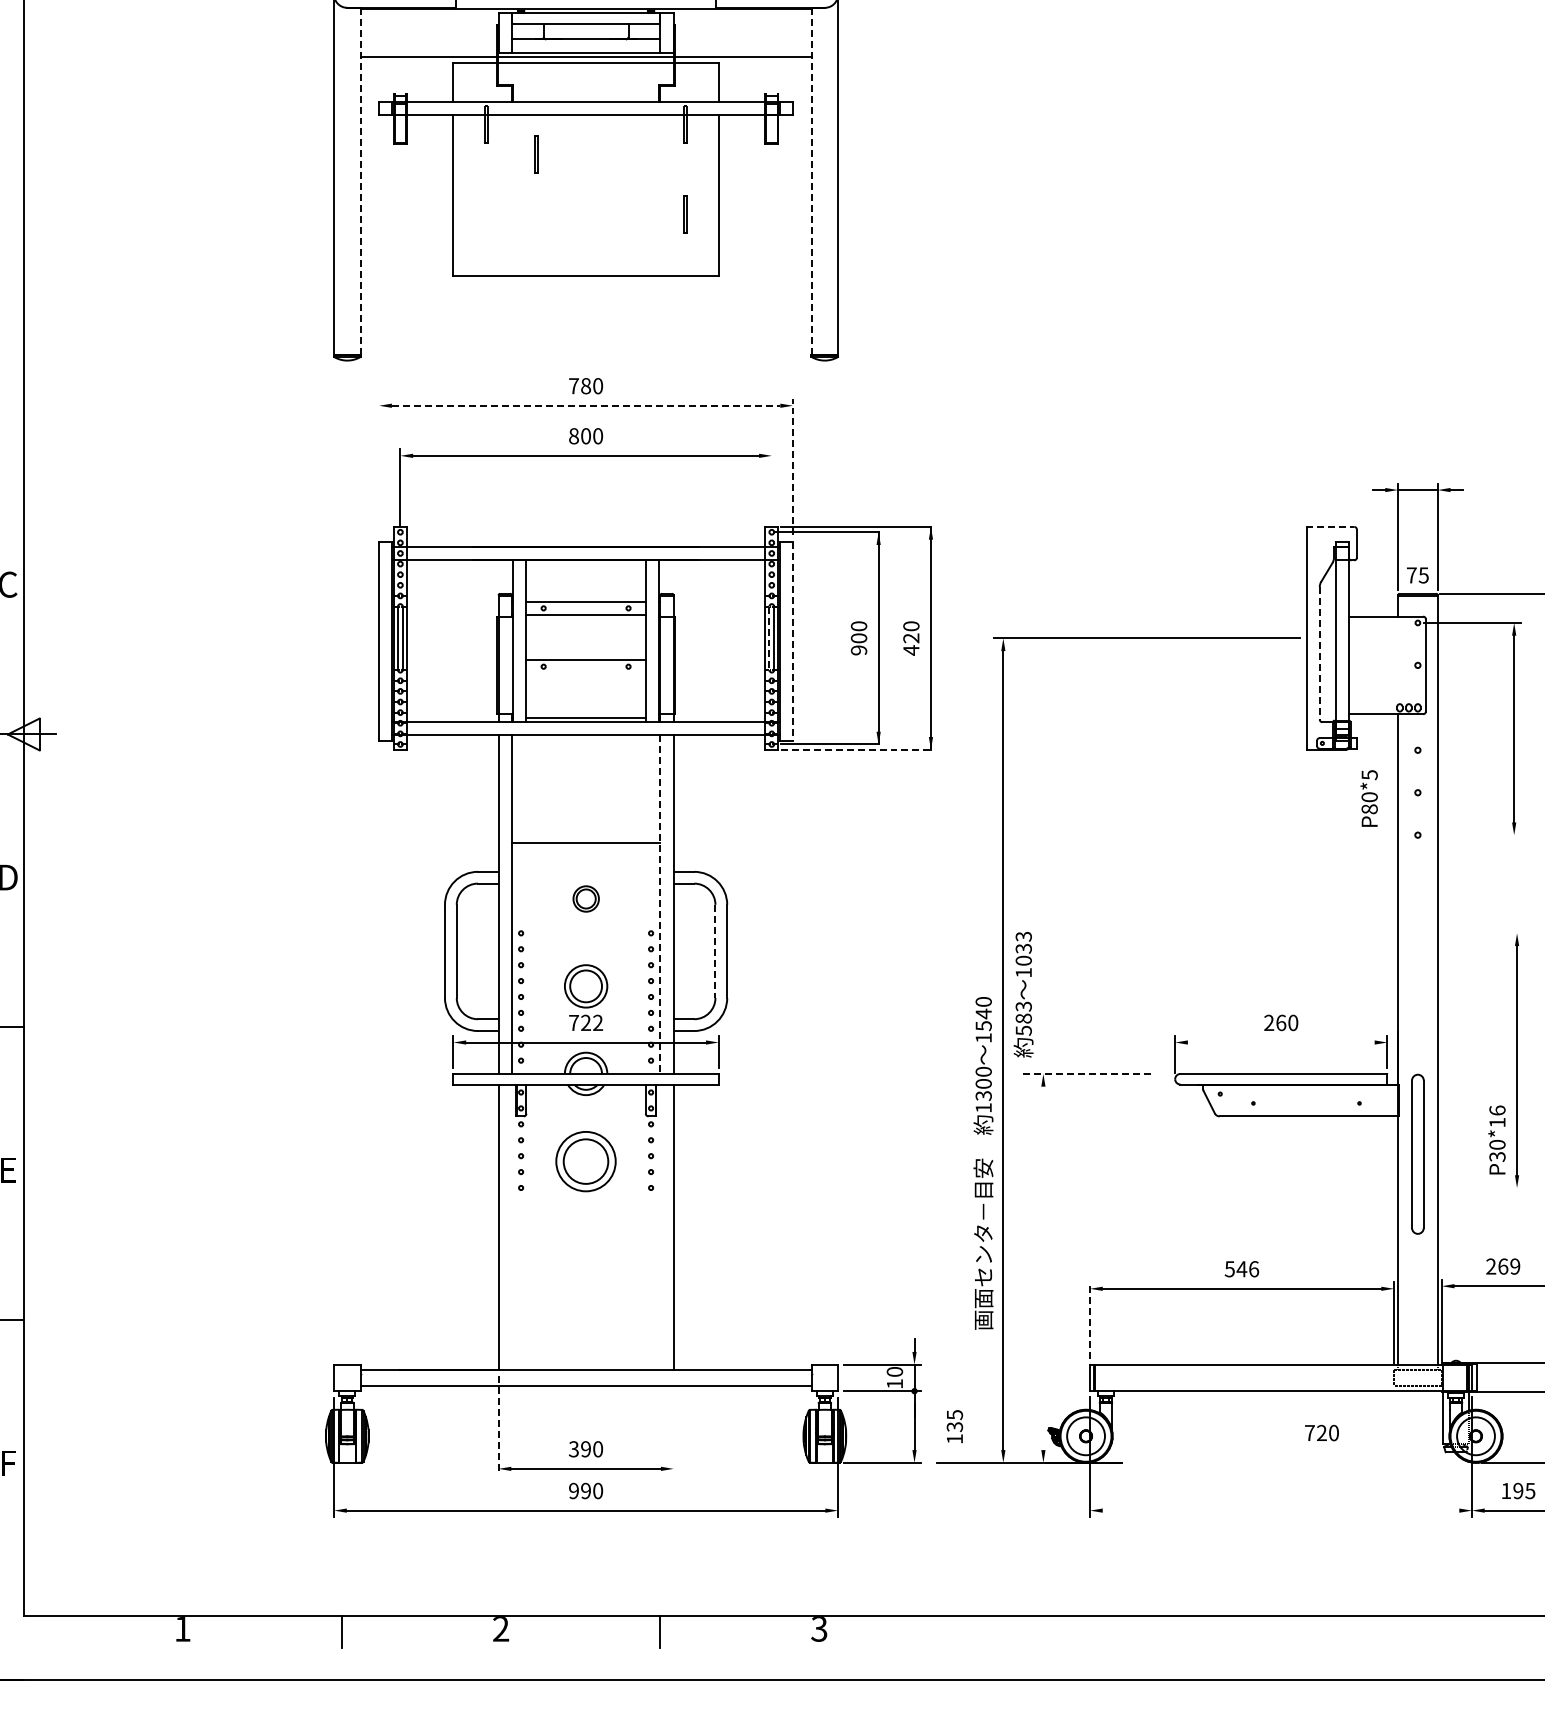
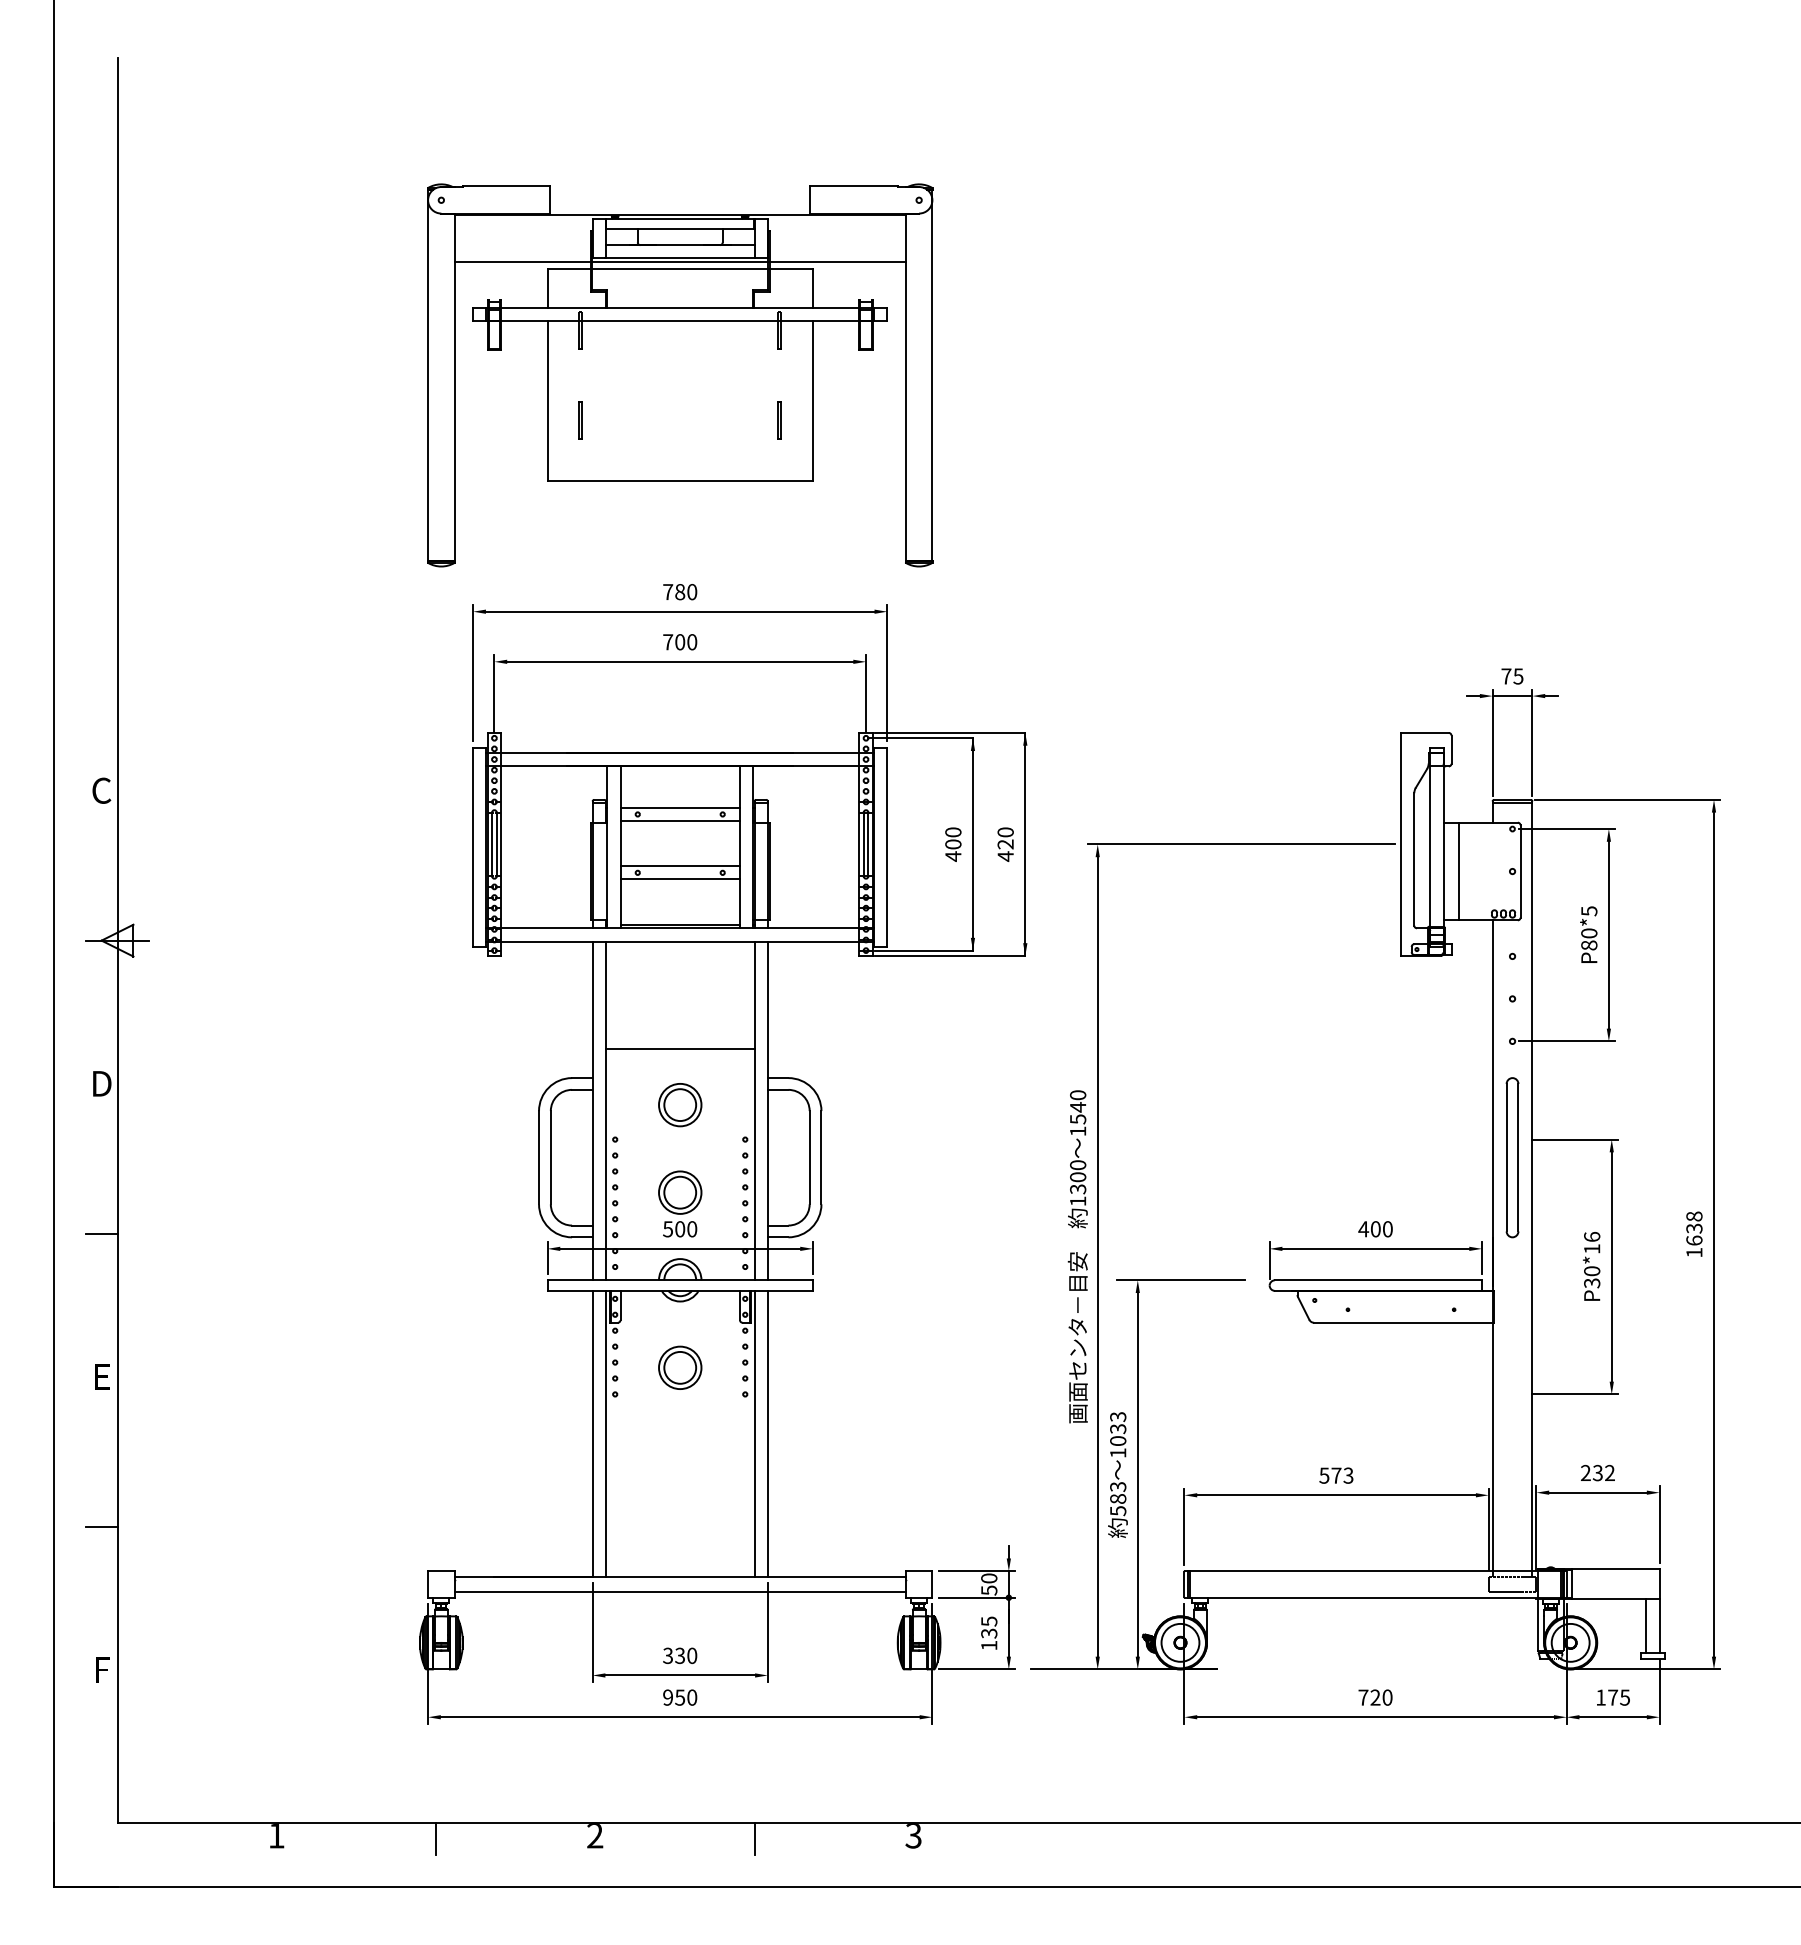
line: (535, 154) -> (579, 420), moved
line: (360, 181) -> (454, 387), dashed -> solid
line: (811, 181) -> (905, 387), dashed -> solid
line: (586, 405) -> (680, 611), dashed -> solid
text: (574, 436) -> (668, 642), 800 -> 700
line: (793, 466) -> (887, 672), dashed -> solid
line: (379, 467) -> (473, 673), added
line: (772, 487) -> (866, 693), added
line: (1329, 526) -> (1424, 732), dashed -> solid
text: (1417, 575) -> (1512, 676), moved
line: (769, 638) -> (863, 844), dashed -> solid
line: (793, 641) -> (887, 847), dashed -> solid
text: (859, 650) -> (953, 856), 900 -> 400
line: (1319, 653) -> (1414, 859), dashed -> solid
line: (1364, 665) -> (1459, 871), added
line: (585, 673) -> (679, 879), added
line: (856, 749) -> (950, 955), dashed -> solid
text: (1368, 798) -> (1588, 934), moved
line: (1471, 835) -> (1566, 1041), added
part: (586, 899) -> (680, 1105), size x1.67
line: (660, 905) -> (754, 1111), dashed -> solid
line: (1480, 933) -> (1575, 1139), added
line: (715, 951) -> (809, 1157), dashed -> solid
text: (1023, 994) -> (1117, 1474), moved
text: (586, 1023) -> (680, 1229), 722 -> 500
text: (1274, 1023) -> (1369, 1229), 260 -> 400
line: (1280, 1042) -> (1375, 1248), added
line: (1086, 1074) -> (1180, 1280), dashed -> solid
text: (1496, 1140) -> (1591, 1266), moved
part: (1417, 1154) -> (1512, 1157), moved
part: (586, 1161) -> (680, 1367), size x0.71
text: (983, 1163) -> (1077, 1256), moved
line: (1480, 1188) -> (1575, 1394), added
line: (511, 1227) -> (605, 1433), added
line: (660, 1227) -> (754, 1433), added
text: (1508, 1266) -> (1603, 1472), 269 -> 232
line: (1043, 1268) -> (1137, 1474), added
text: (1247, 1269) -> (1342, 1475), 546 -> 573
line: (1090, 1319) -> (1184, 1526), dashed -> solid
text: (895, 1383) -> (989, 1590), 10 -> 50
line: (673, 1424) -> (767, 1631), added
line: (498, 1425) -> (592, 1632), dashed -> solid
text: (955, 1425) -> (989, 1632), moved
text: (1321, 1432) -> (1375, 1697), moved
text: (586, 1448) -> (680, 1655), 390 -> 330
text: (586, 1490) -> (680, 1697), 990 -> 950
text: (1518, 1490) -> (1613, 1697), 195 -> 175
line: (1280, 1510) -> (1375, 1717), added

